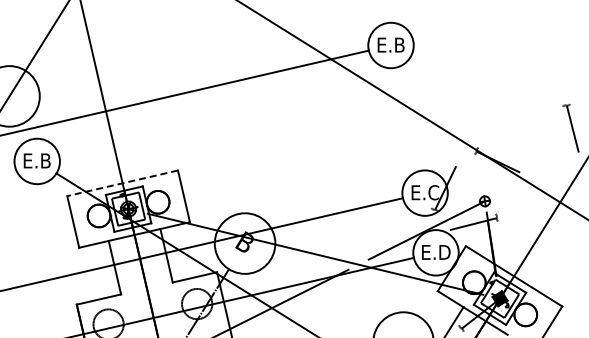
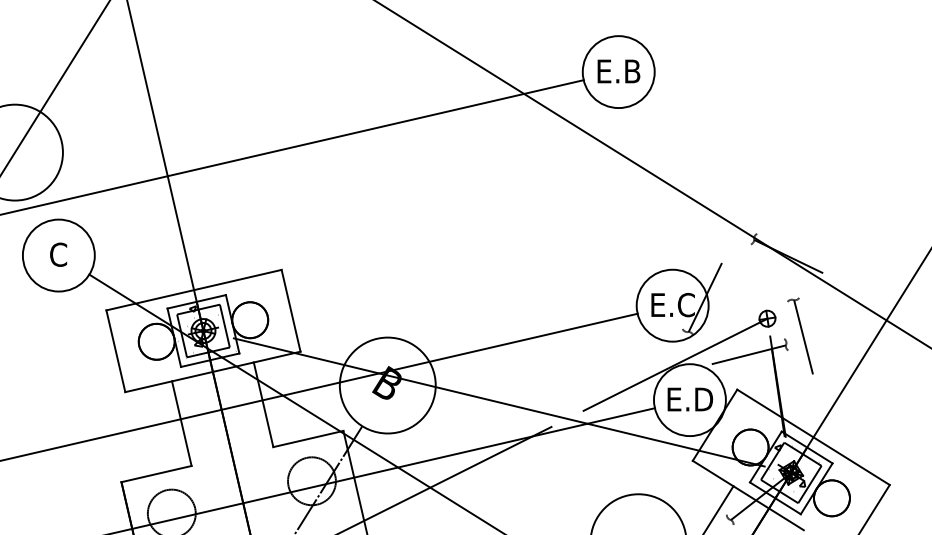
part: (570, 127) -> (799, 334), moved
text: (36, 160) -> (57, 254), E.B -> C
line: (122, 183) -> (193, 290), dashed -> solid

